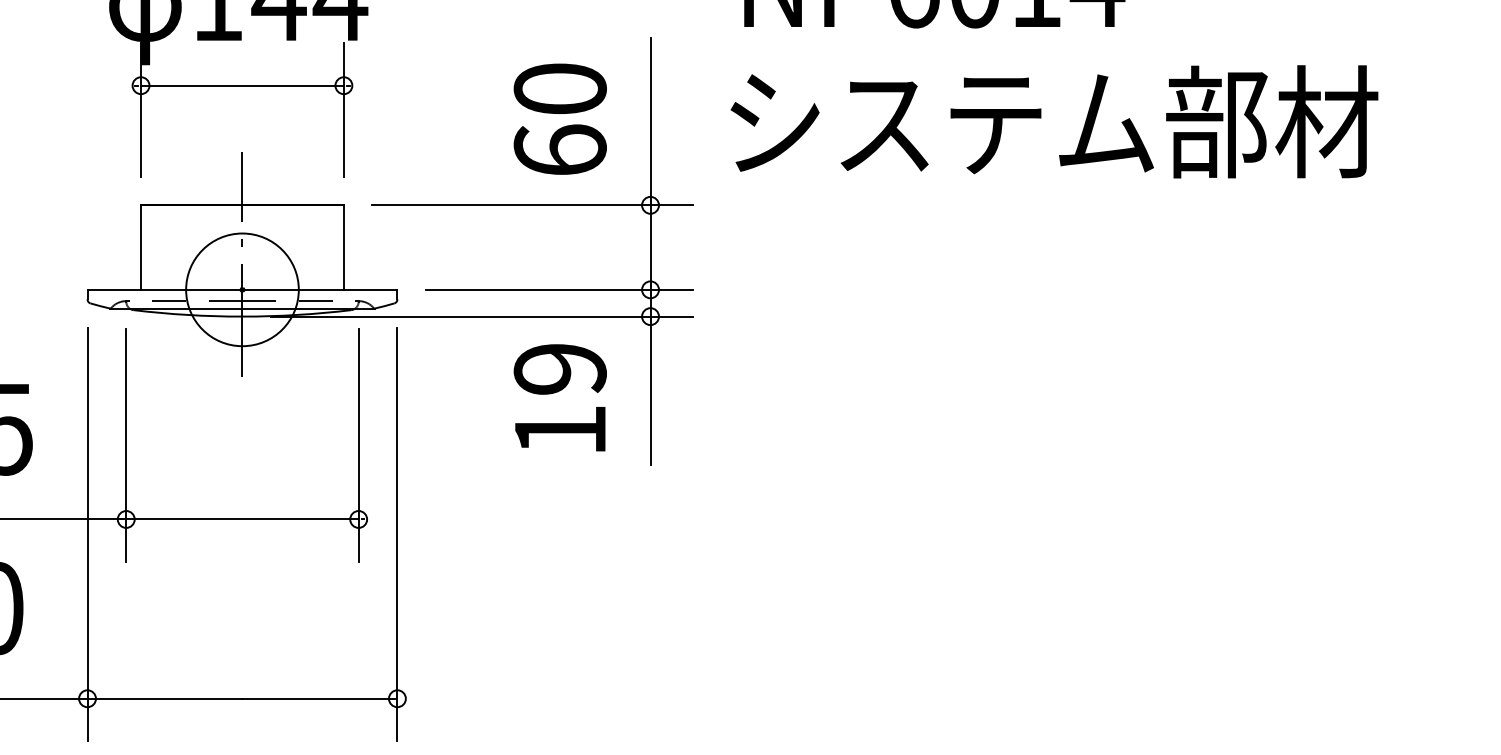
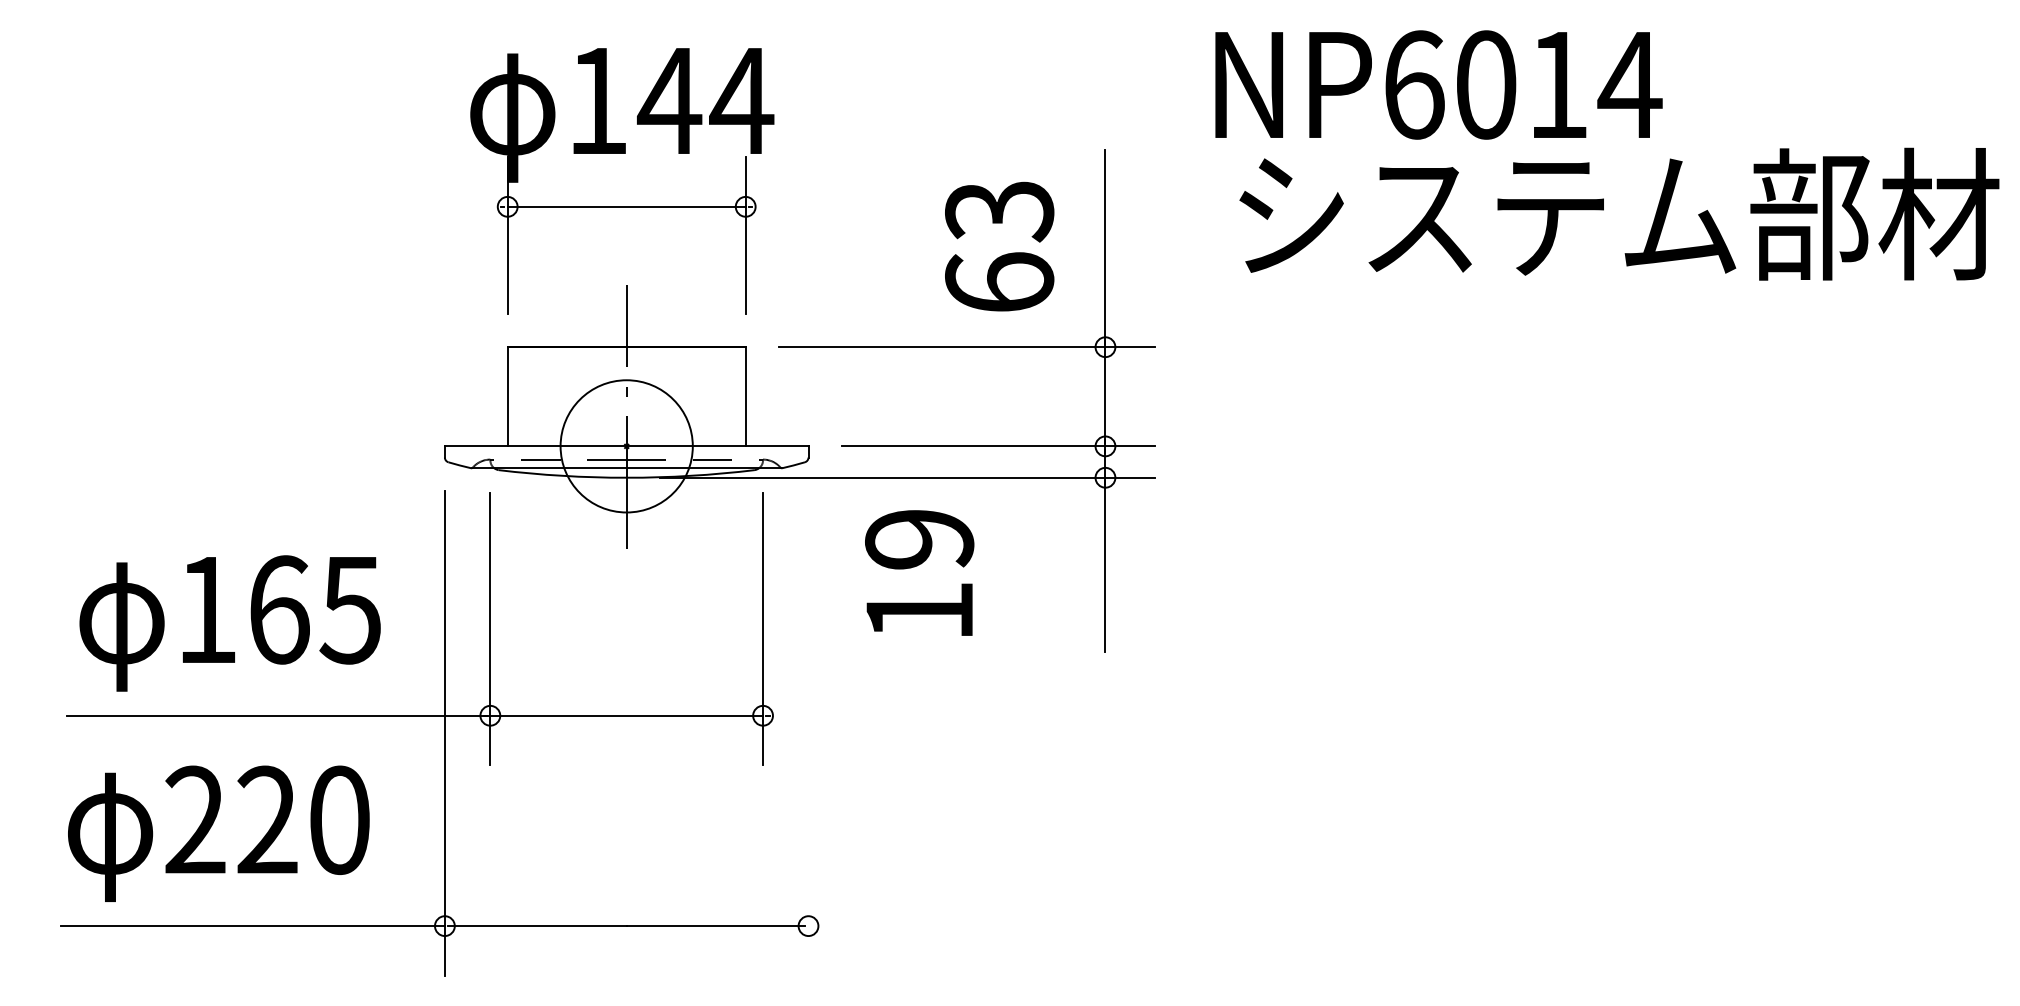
text: (560, 89) -> (999, 211), 60 -> 63
text: (1054, 121) -> (1619, 213), moved
text: (560, 397) -> (919, 572), moved
line: (397, 533) -> (808, 732), removed

